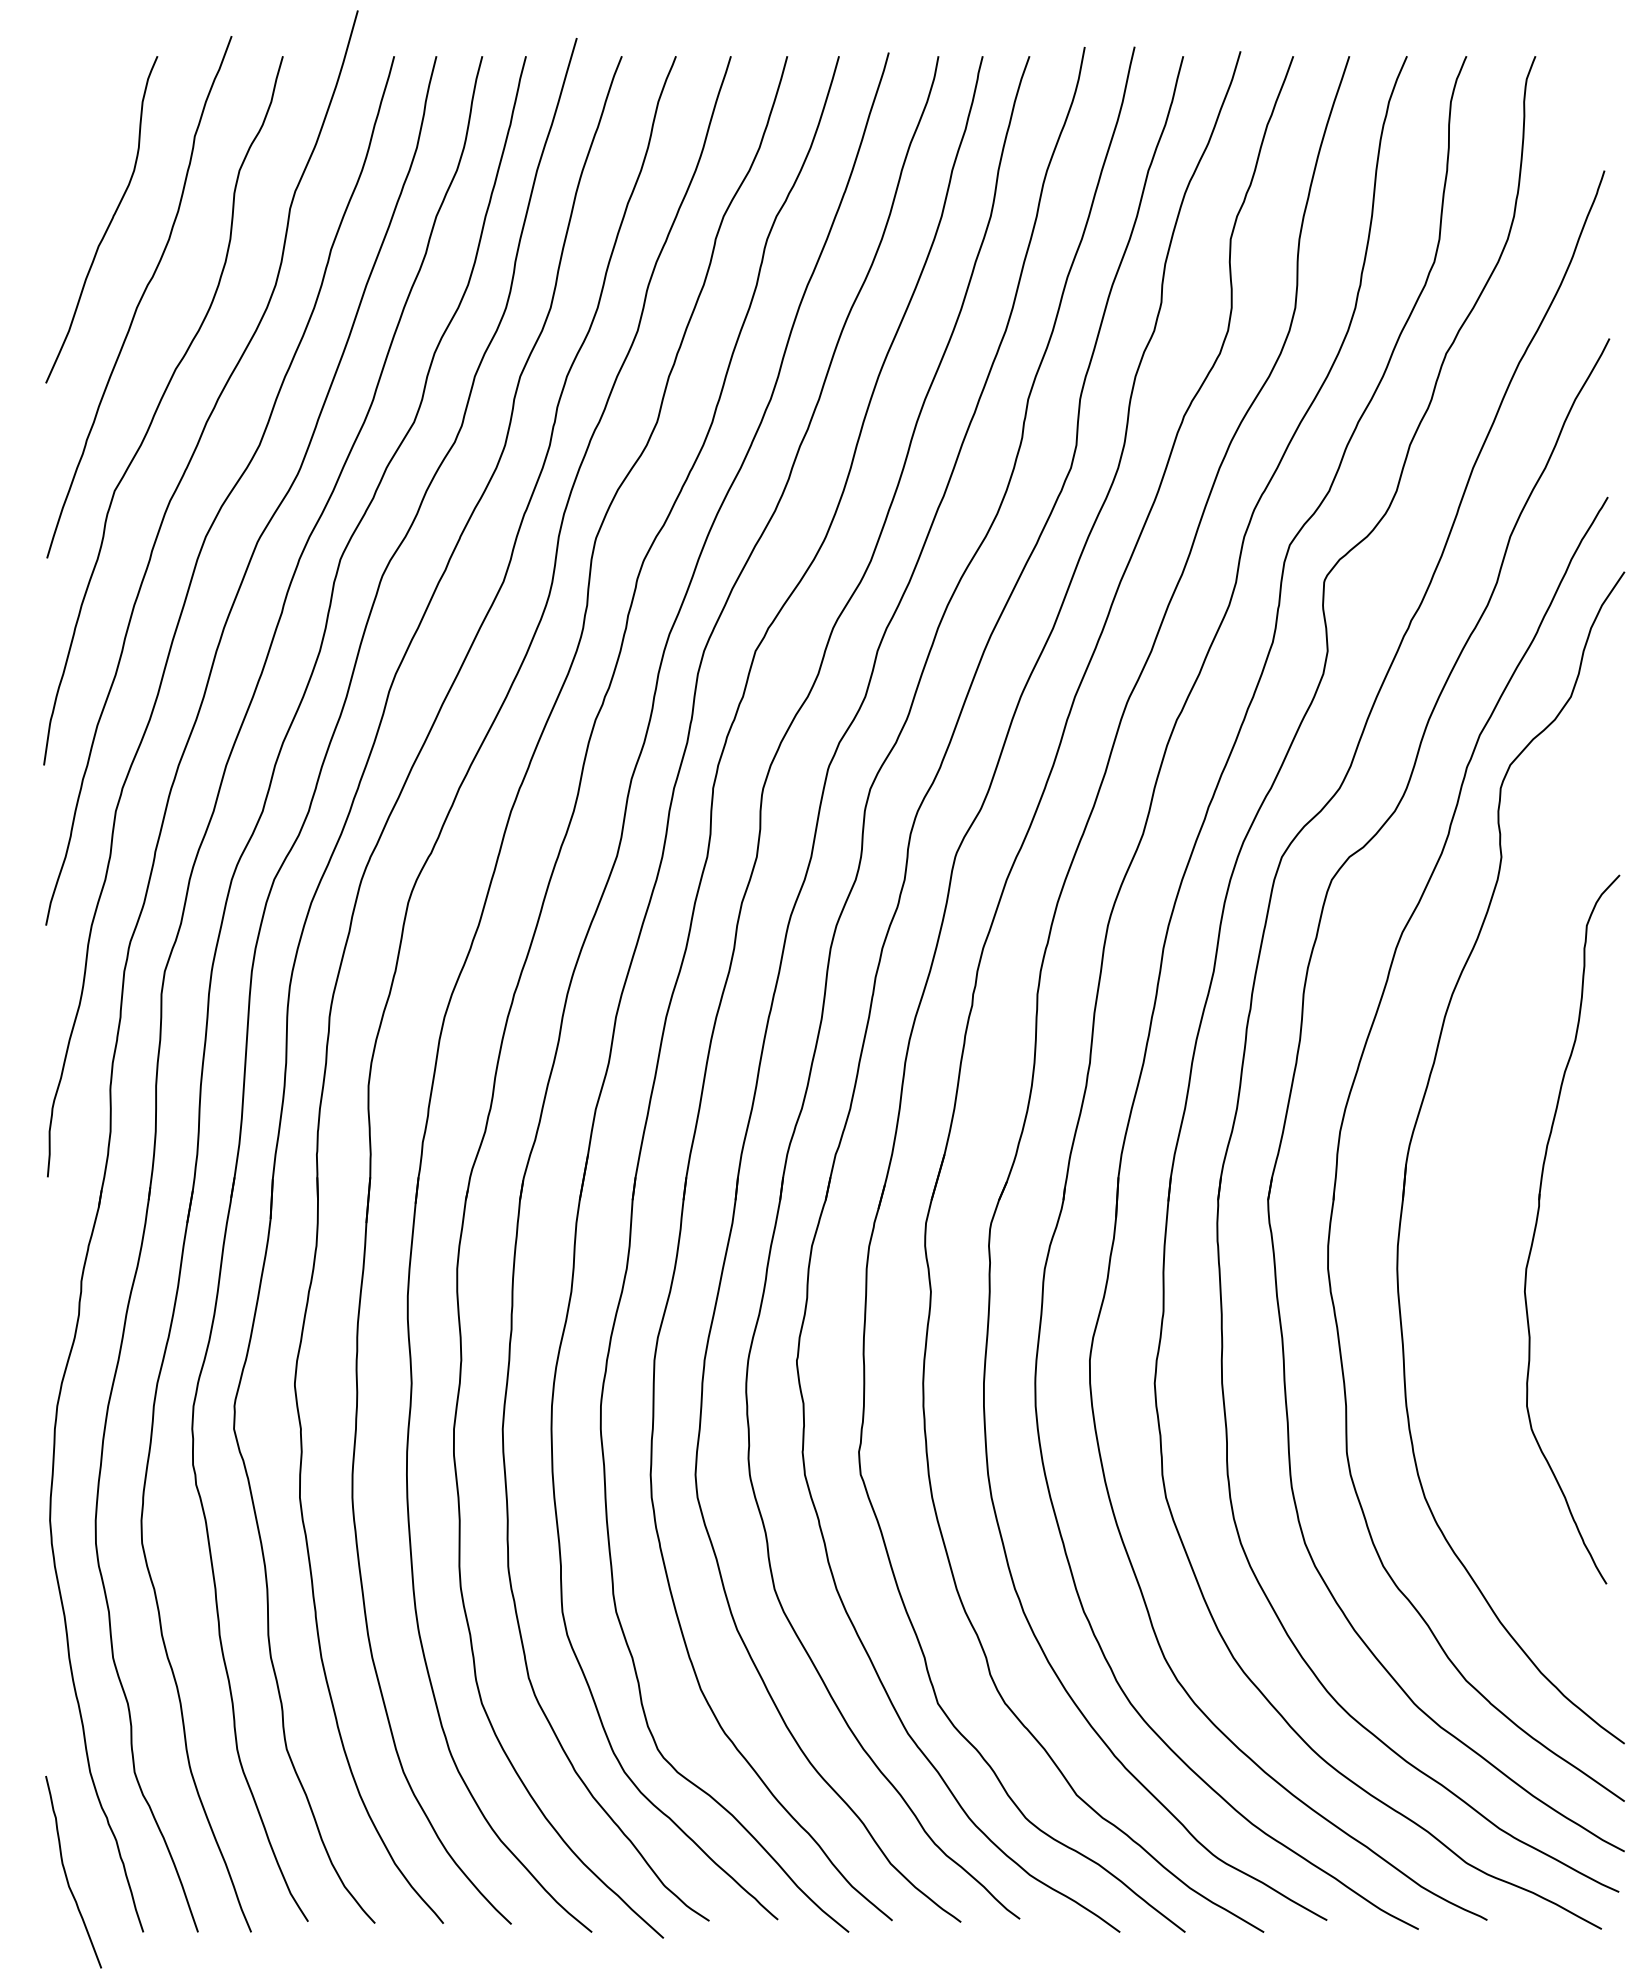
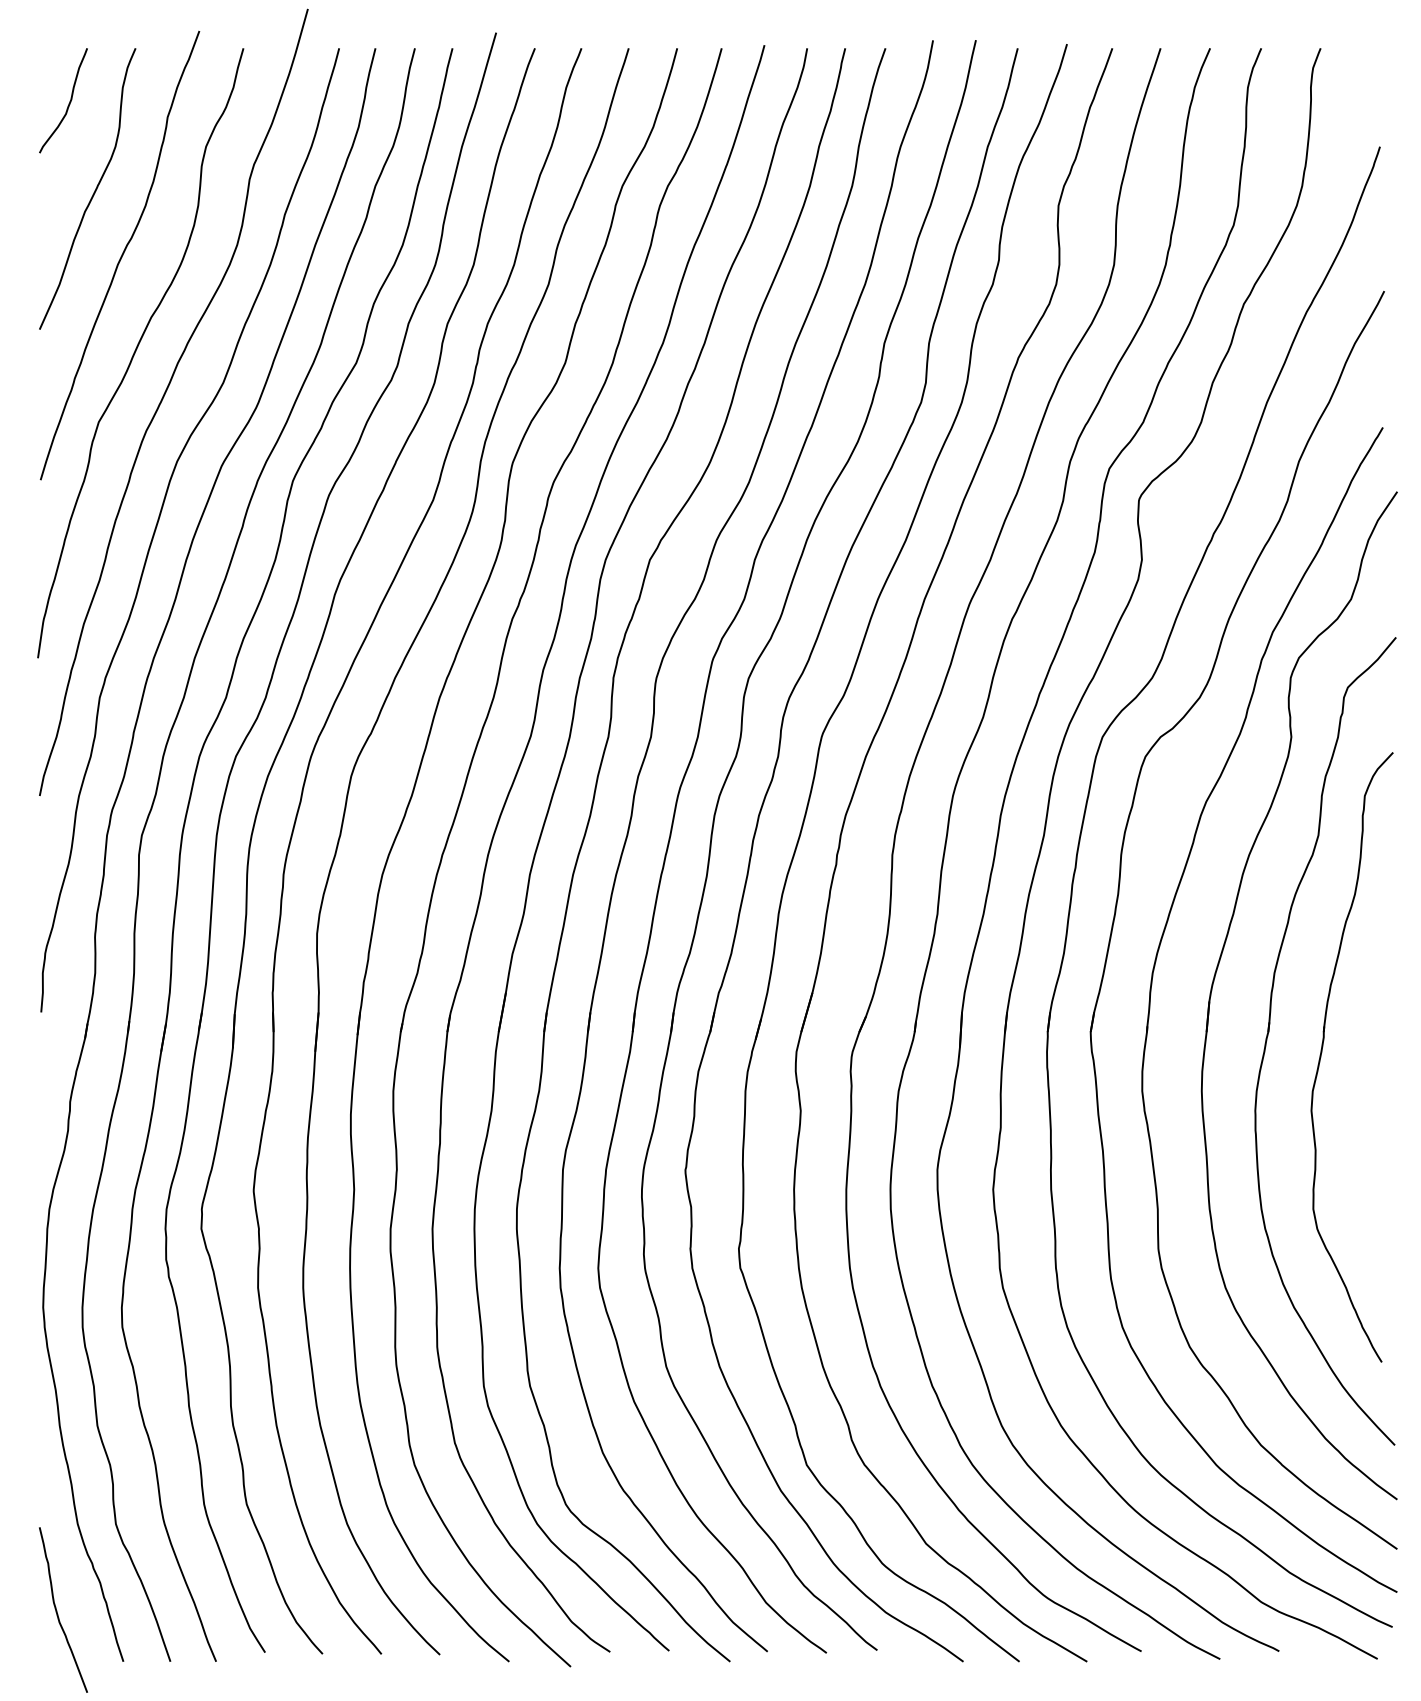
curve: (79, 120) -> (68, 103), added
part: (1476, 1200) -> (1269, 1032), added

